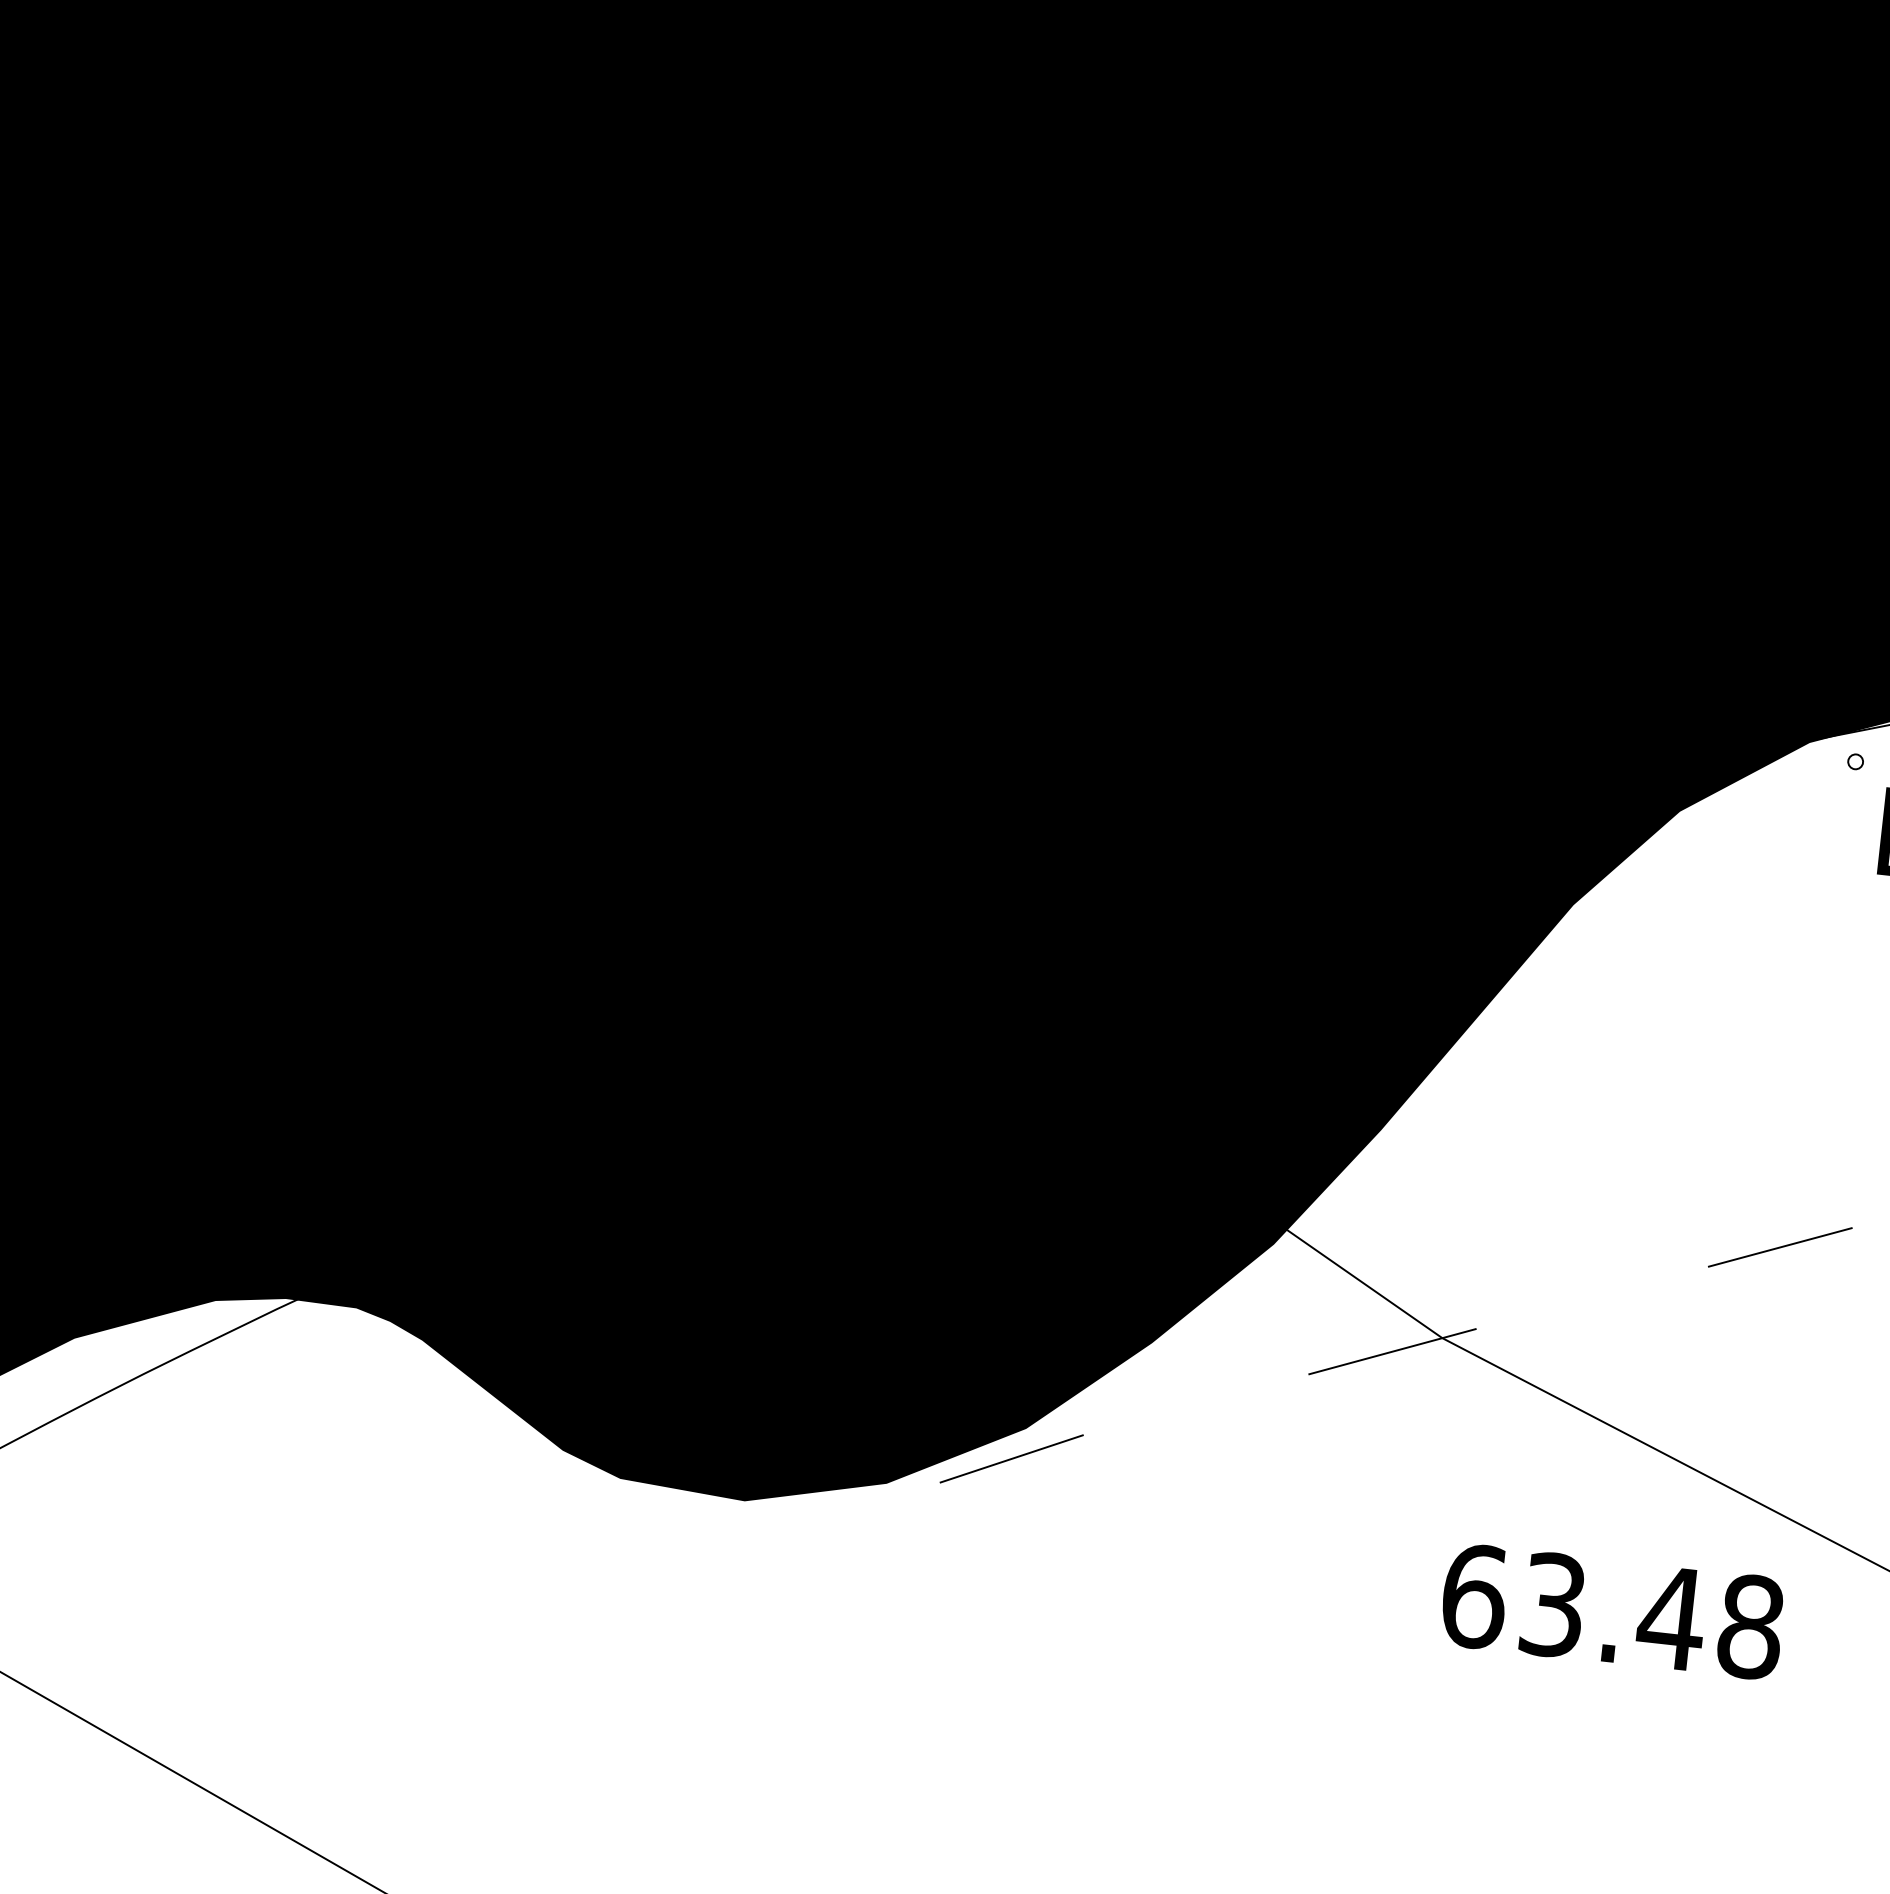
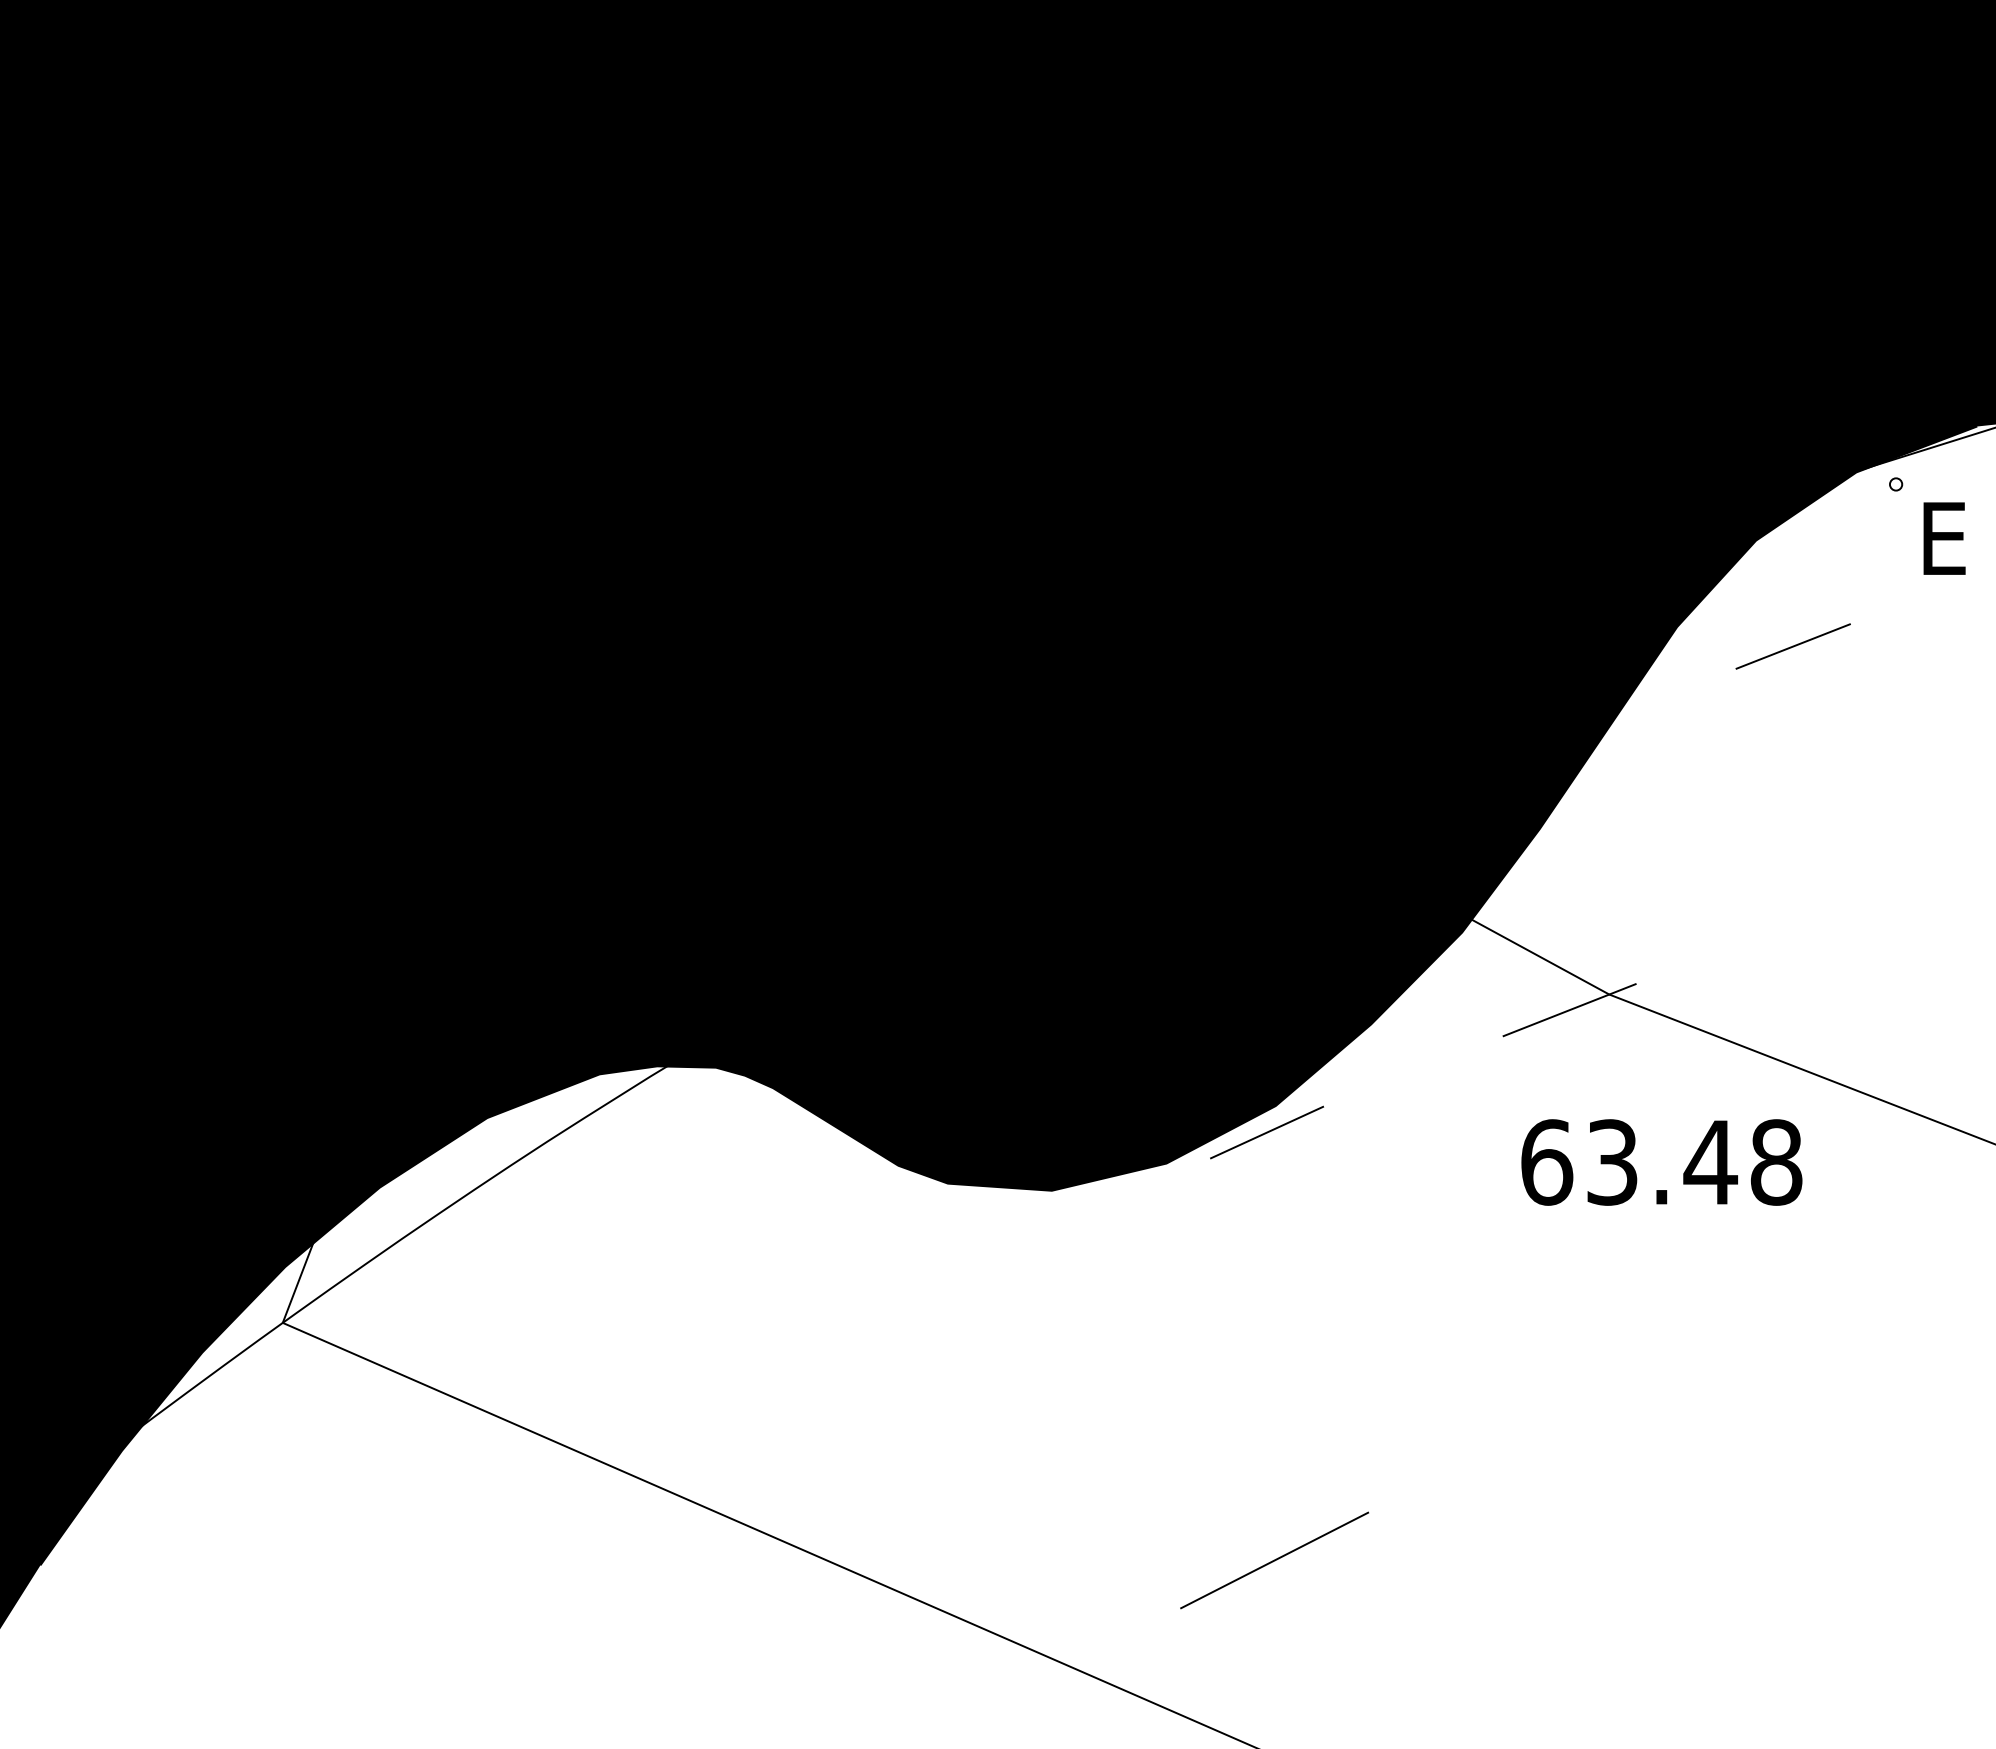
line: (1779, 1247) -> (1792, 646), moved
text: (1612, 1611) -> (1661, 1162), moved

